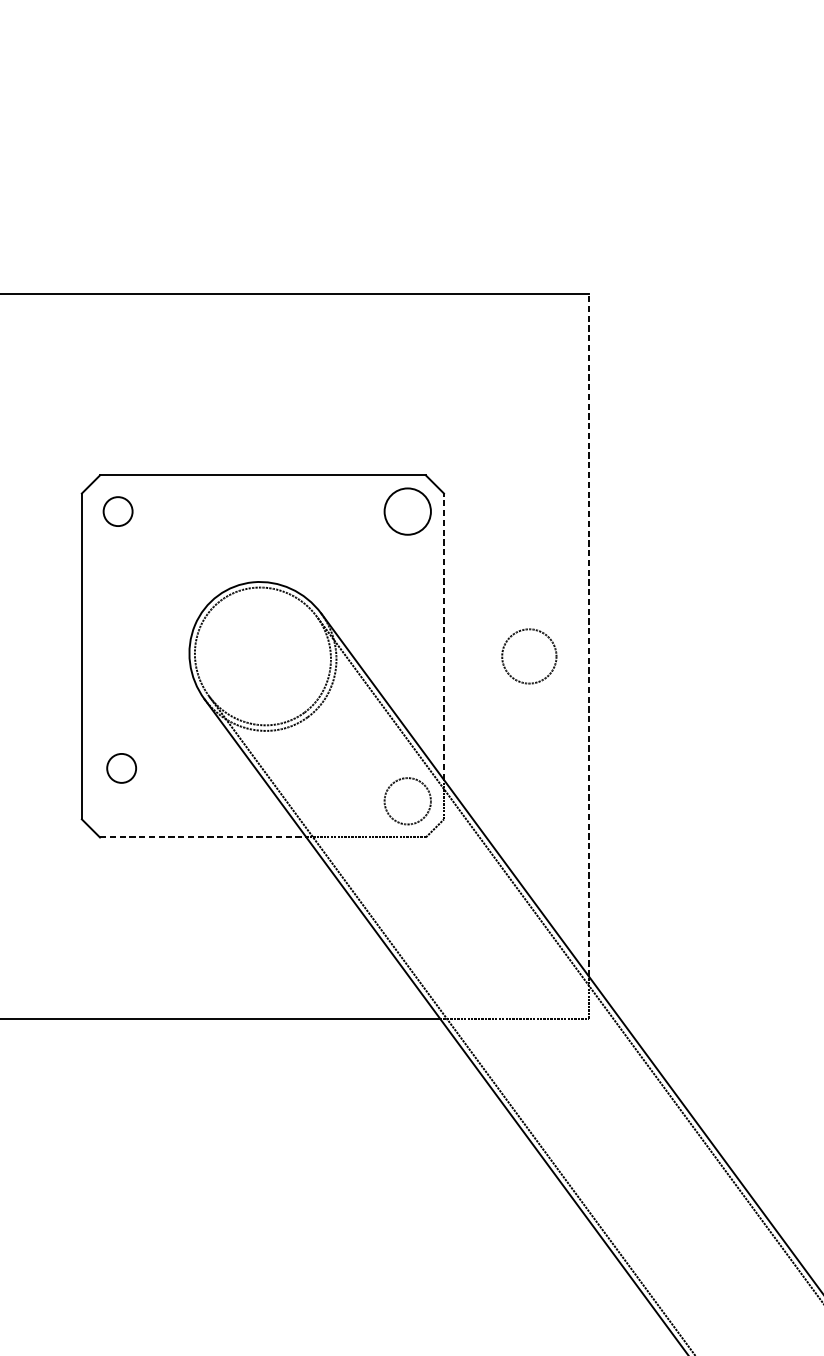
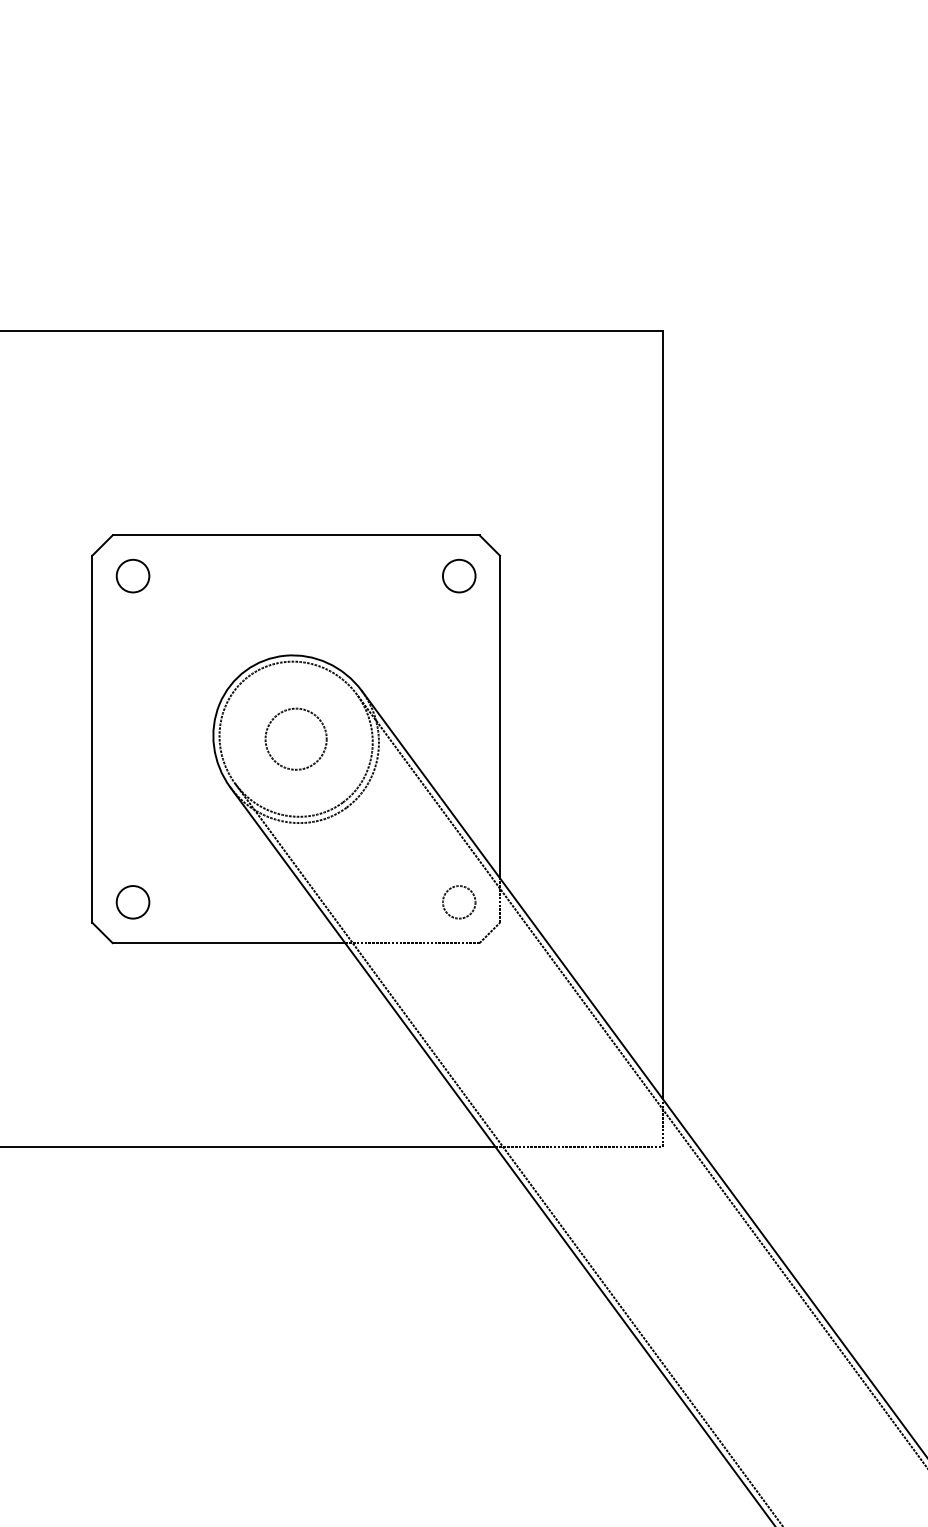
circle: (407, 511) -> (458, 575), size x0.62
line: (589, 635) -> (663, 715), dashed -> solid
line: (444, 636) -> (500, 716), dashed -> solid
circle: (528, 655) -> (295, 738), moved
circle: (121, 768) -> (132, 902), moved
circle: (407, 801) -> (458, 902), size x0.62
line: (203, 837) -> (229, 943), dashed -> solid

